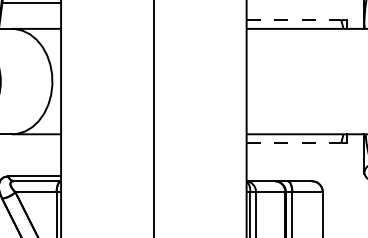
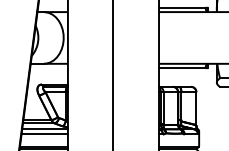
line: (294, 19) -> (182, 7), dashed -> solid
line: (294, 143) -> (182, 68), dashed -> solid

